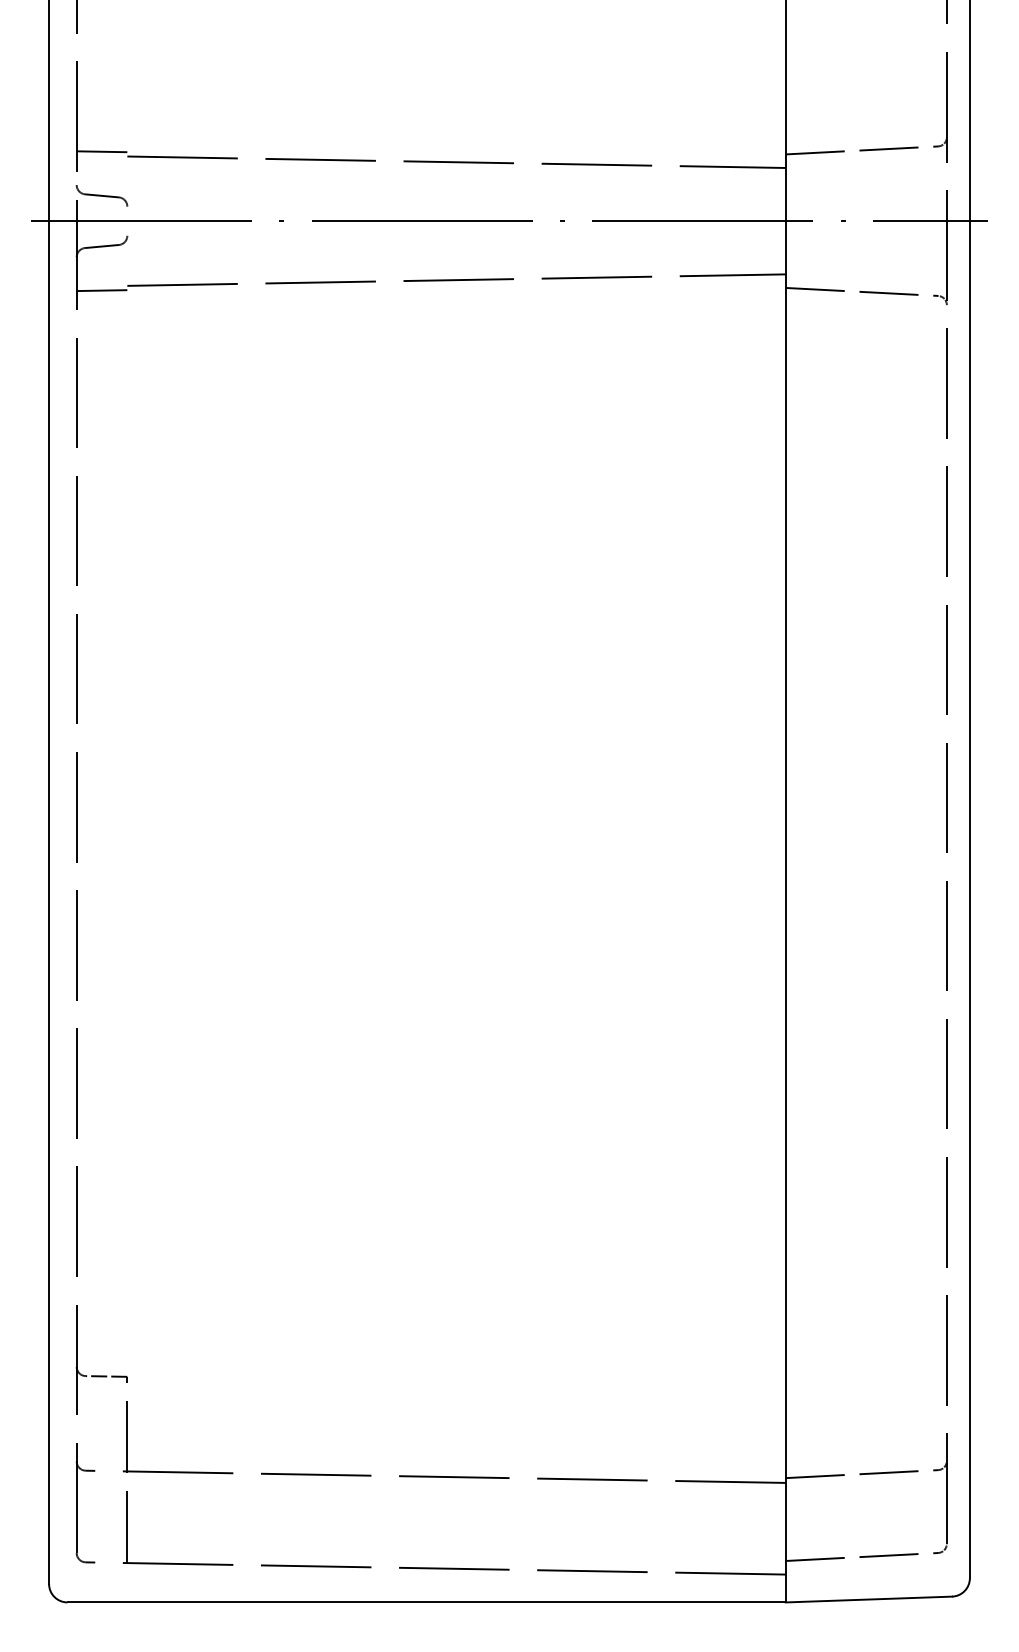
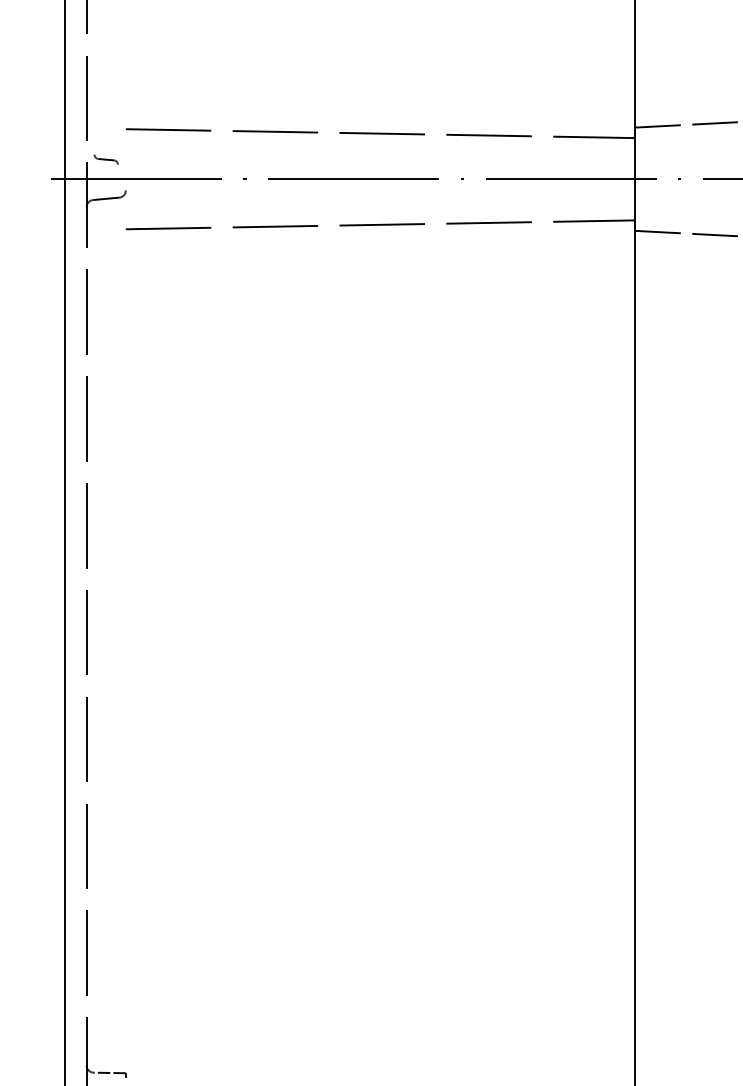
line: (101, 151) -> (105, 125), removed
part: (101, 195) -> (105, 159), size x0.6
line: (101, 290) -> (105, 232), removed

